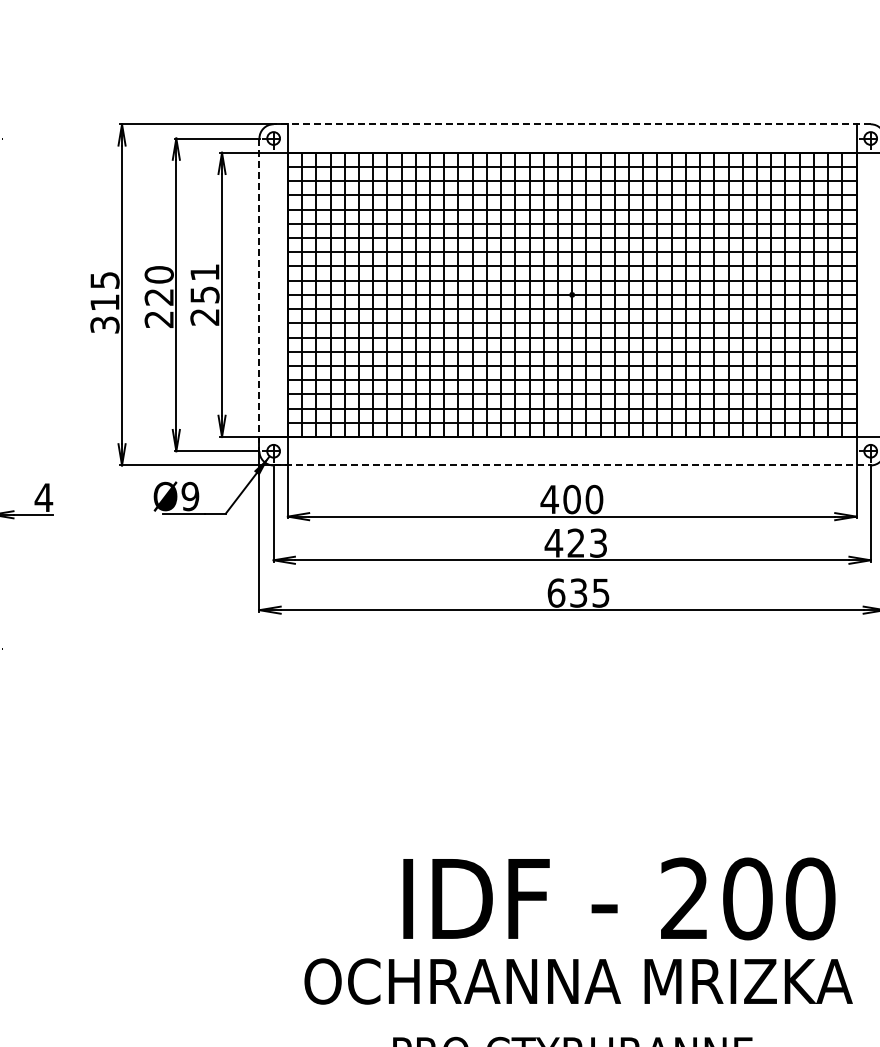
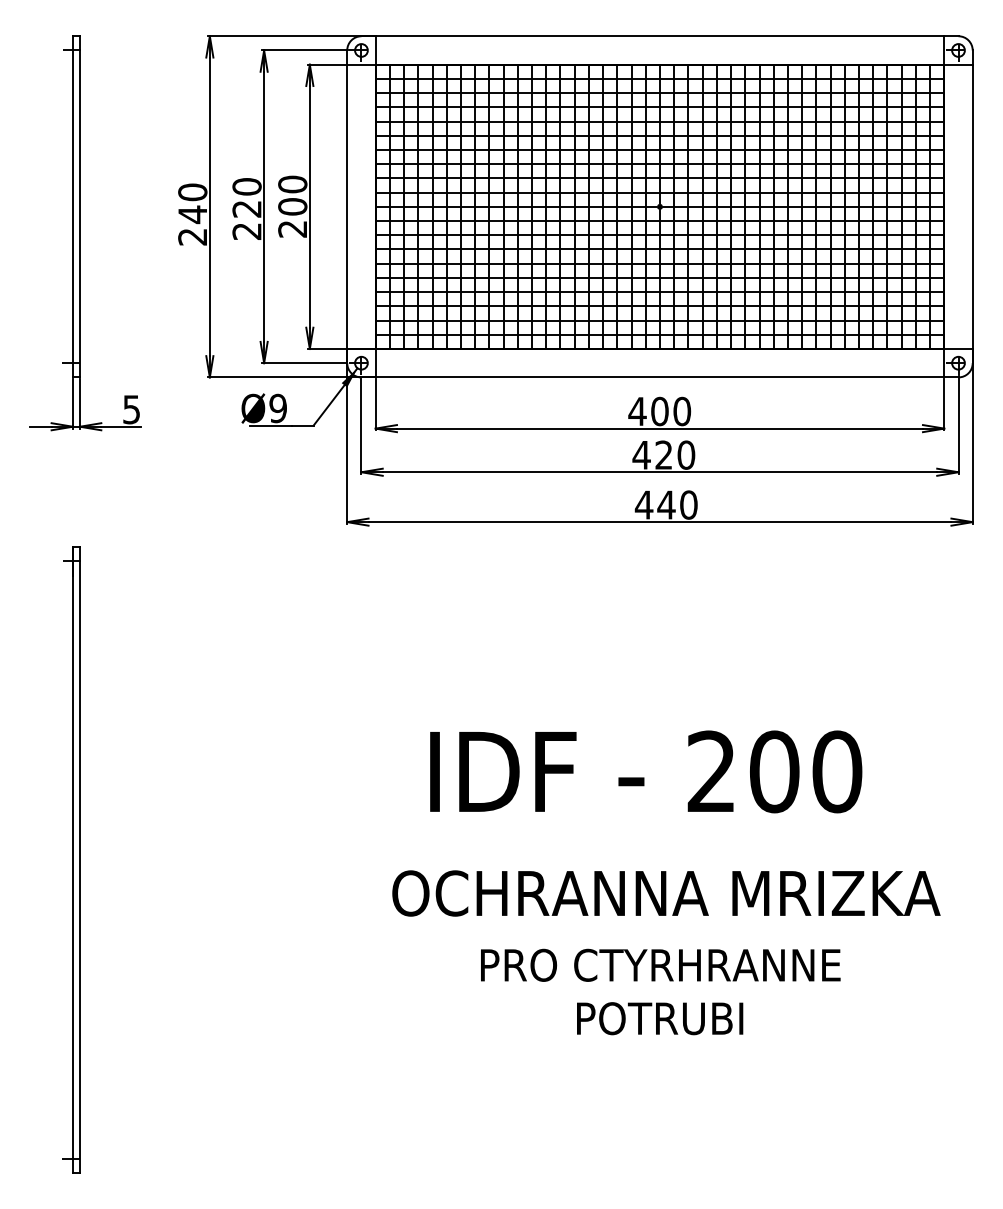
line: (571, 124) -> (659, 36), dashed -> solid
text: (204, 283) -> (292, 195), 251 -> 200
line: (259, 295) -> (347, 207), dashed -> solid
text: (104, 302) -> (192, 214), 315 -> 240
line: (571, 465) -> (659, 377), dashed -> solid
text: (43, 497) -> (131, 409), 4 -> 5
text: (598, 542) -> (686, 454), 423 -> 420
text: (577, 592) -> (665, 504), 635 -> 440
text: (619, 898) -> (646, 771), moved

